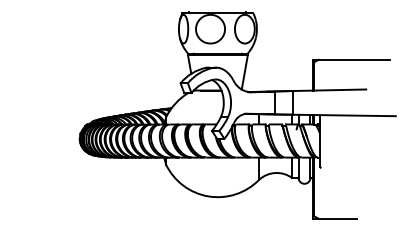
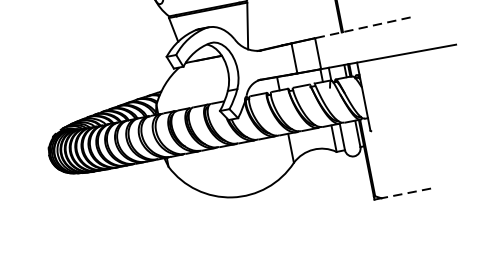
line: (329, 90) -> (362, 28), solid -> dashed
line: (337, 218) -> (406, 193), solid -> dashed

